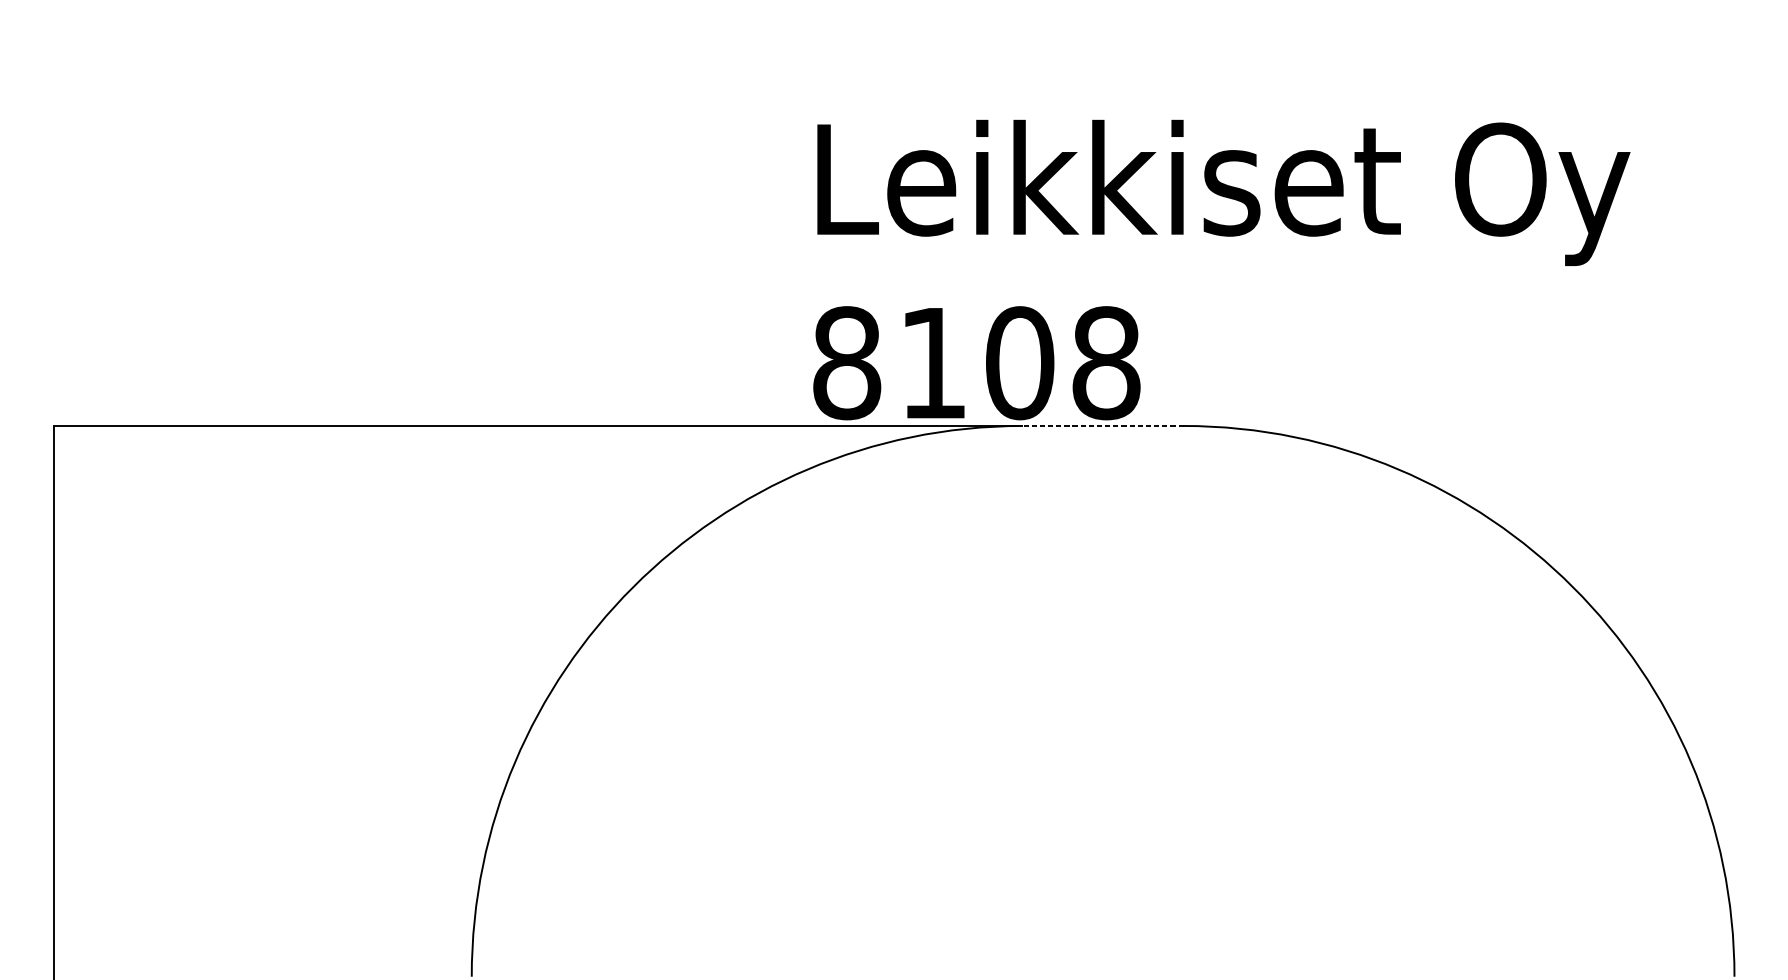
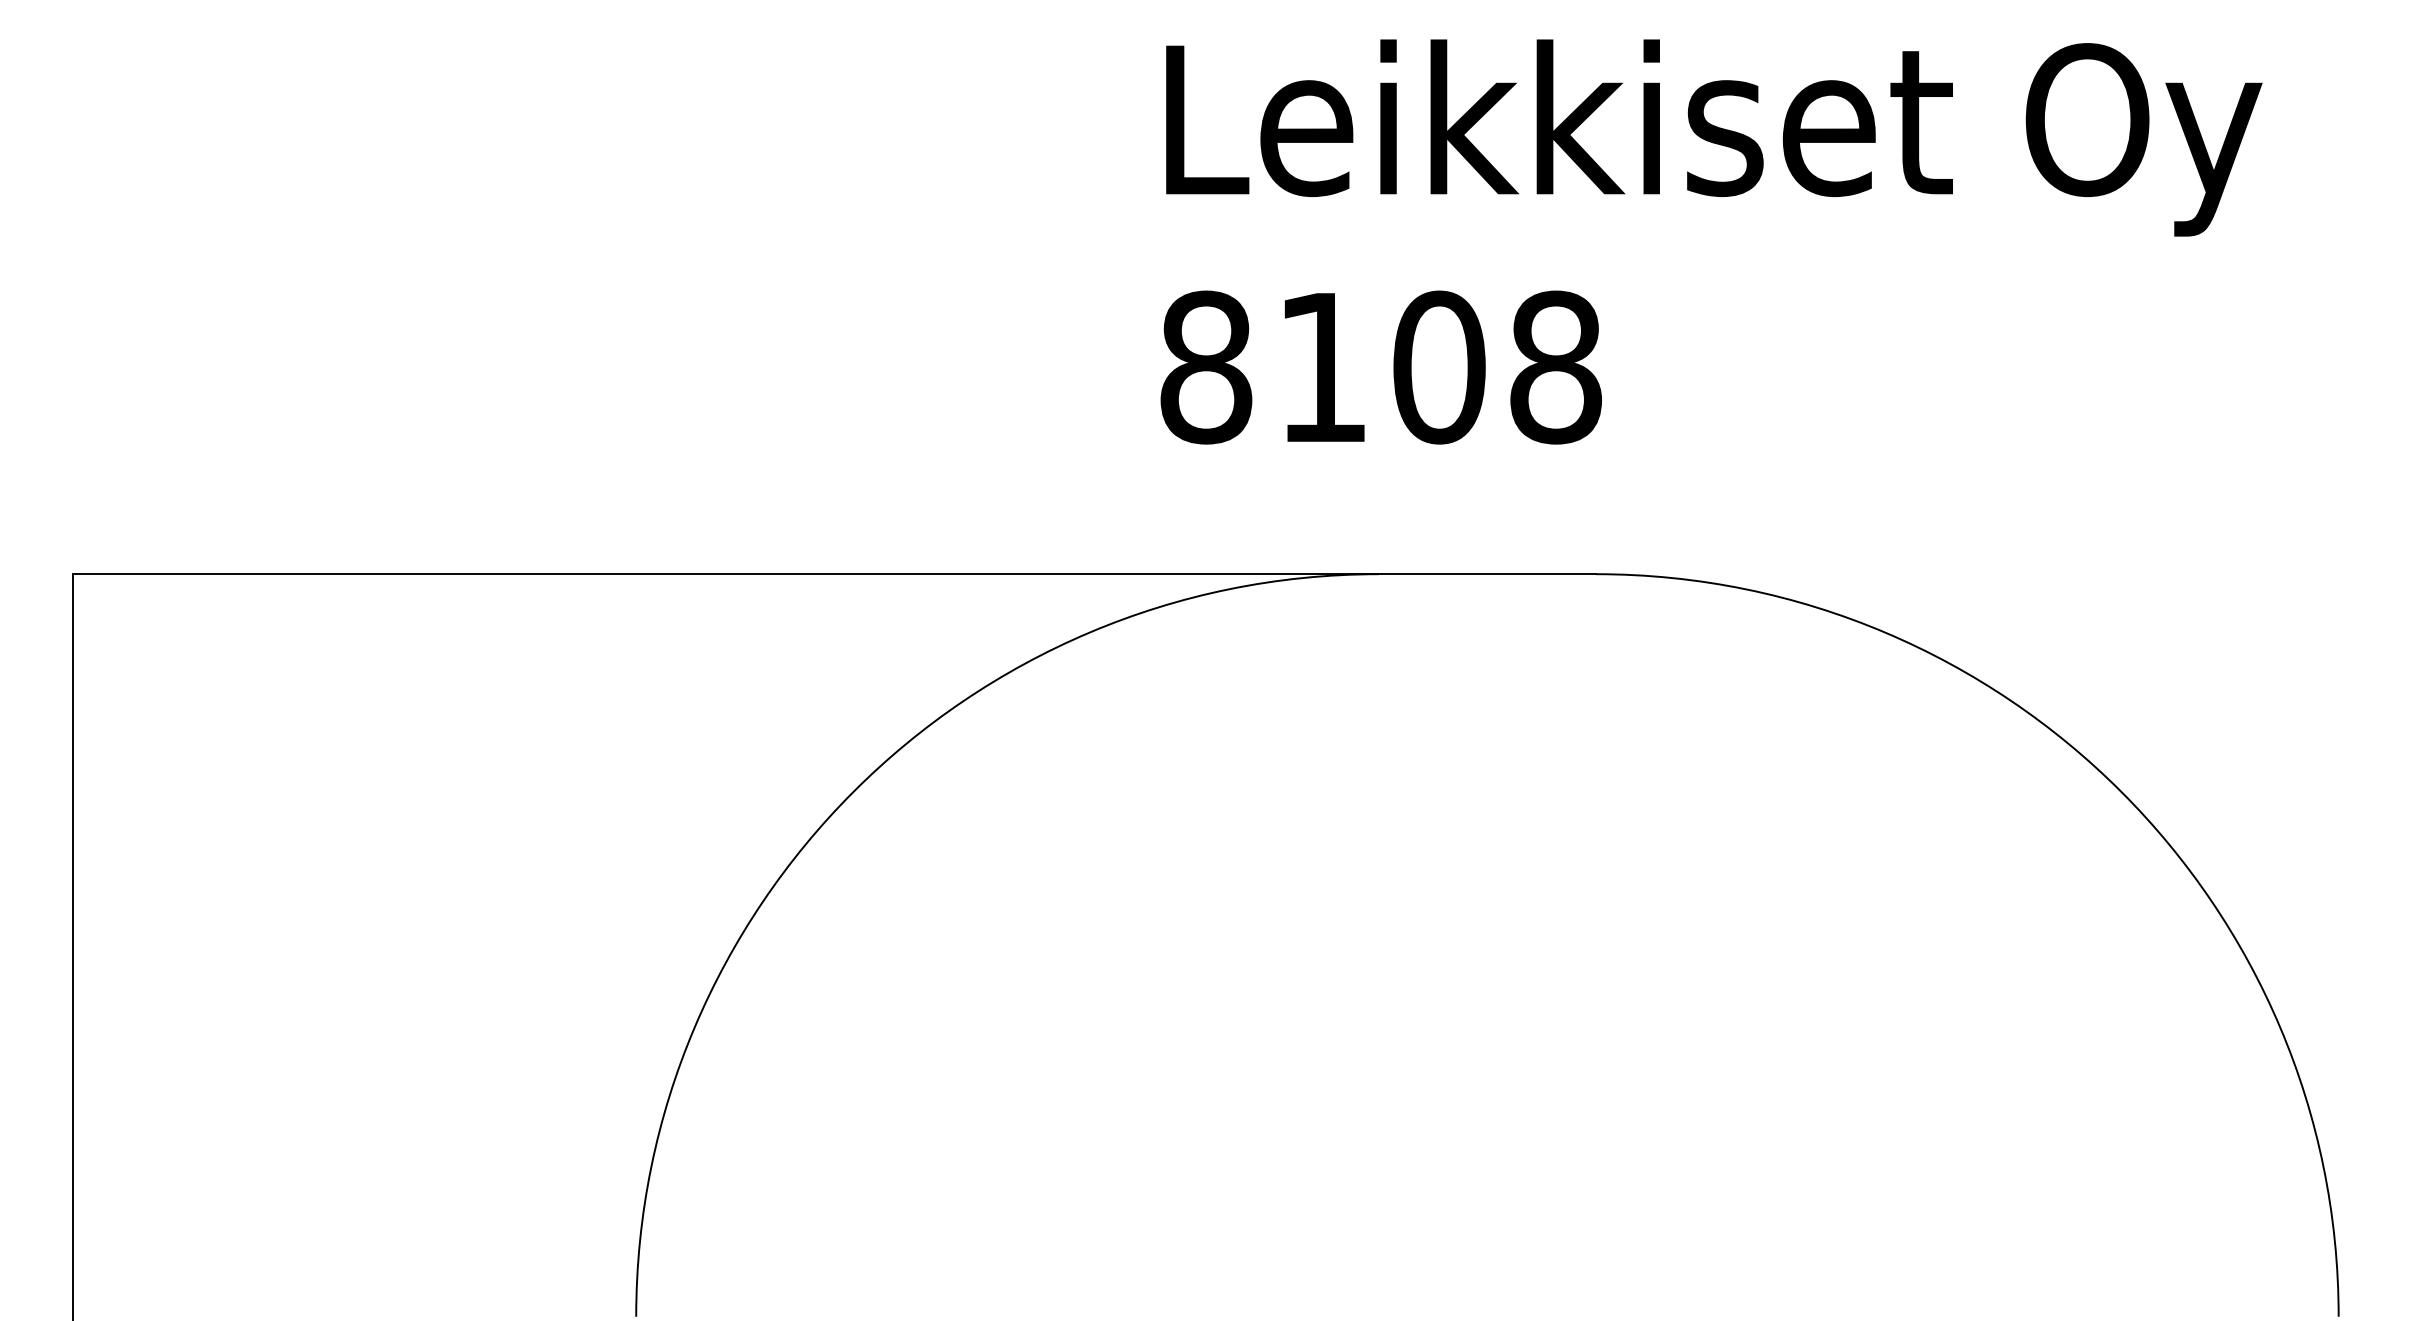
text: (1221, 269) -> (1711, 241), moved
line: (1103, 426) -> (1487, 574), dashed -> solid

